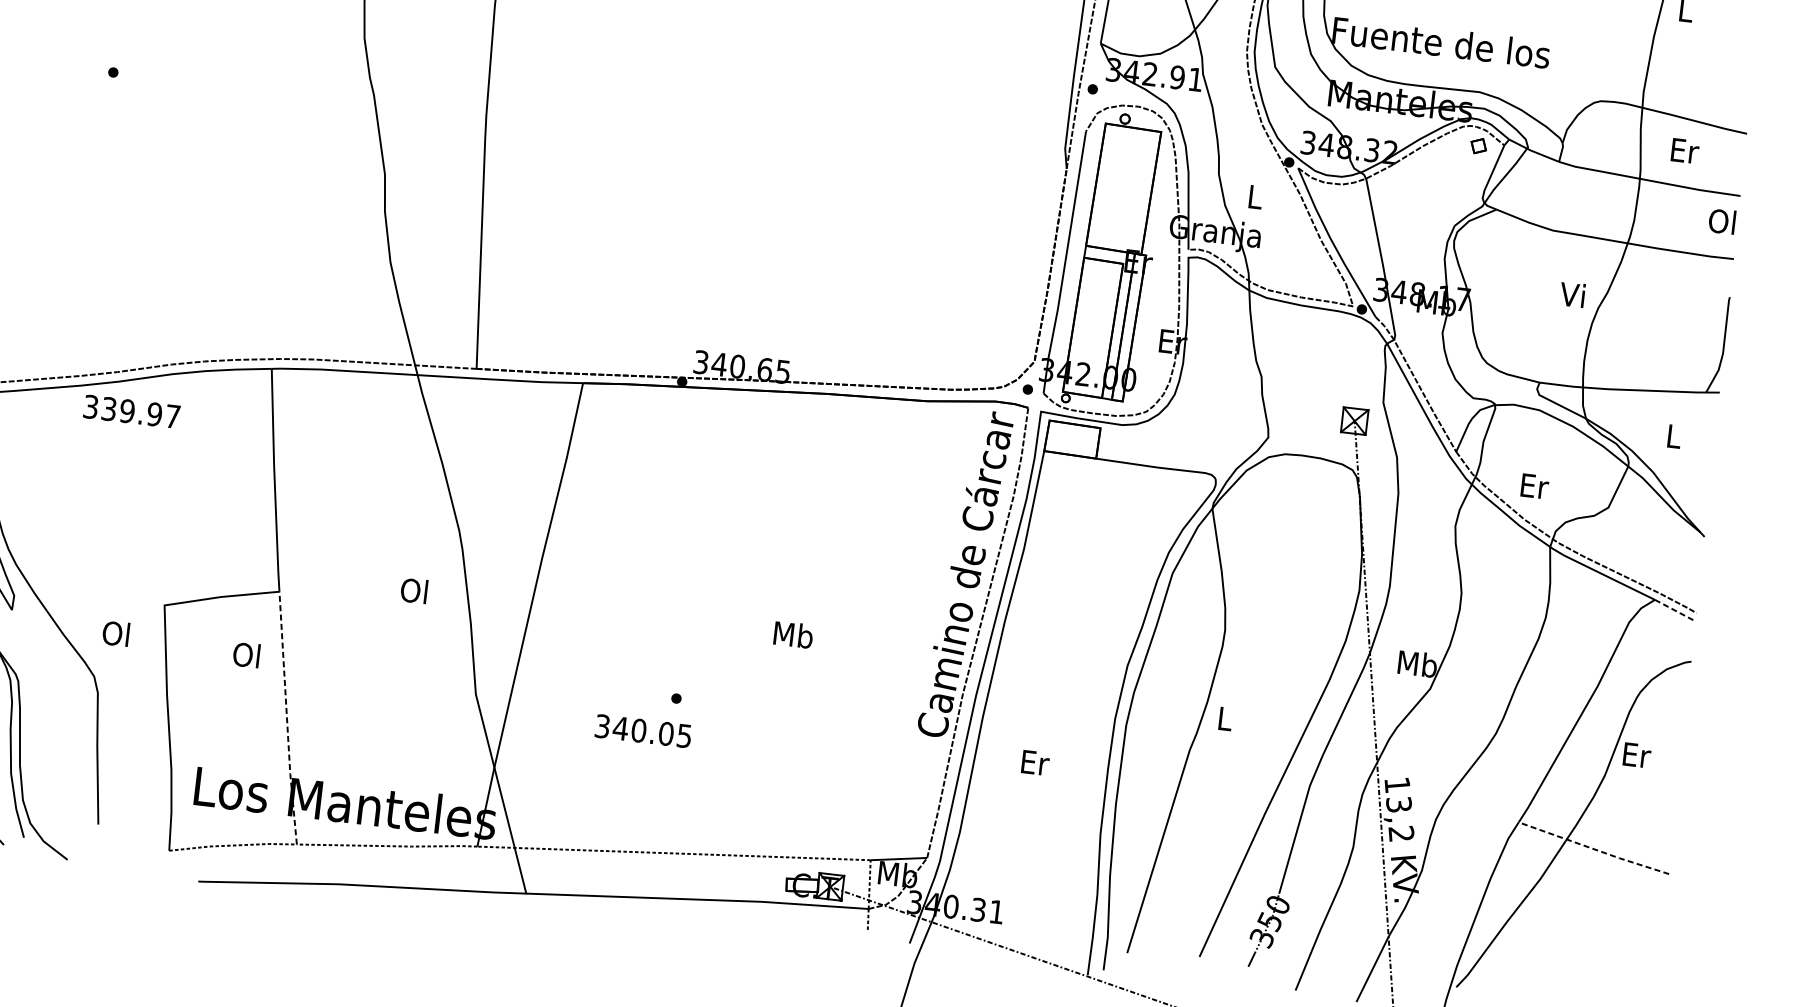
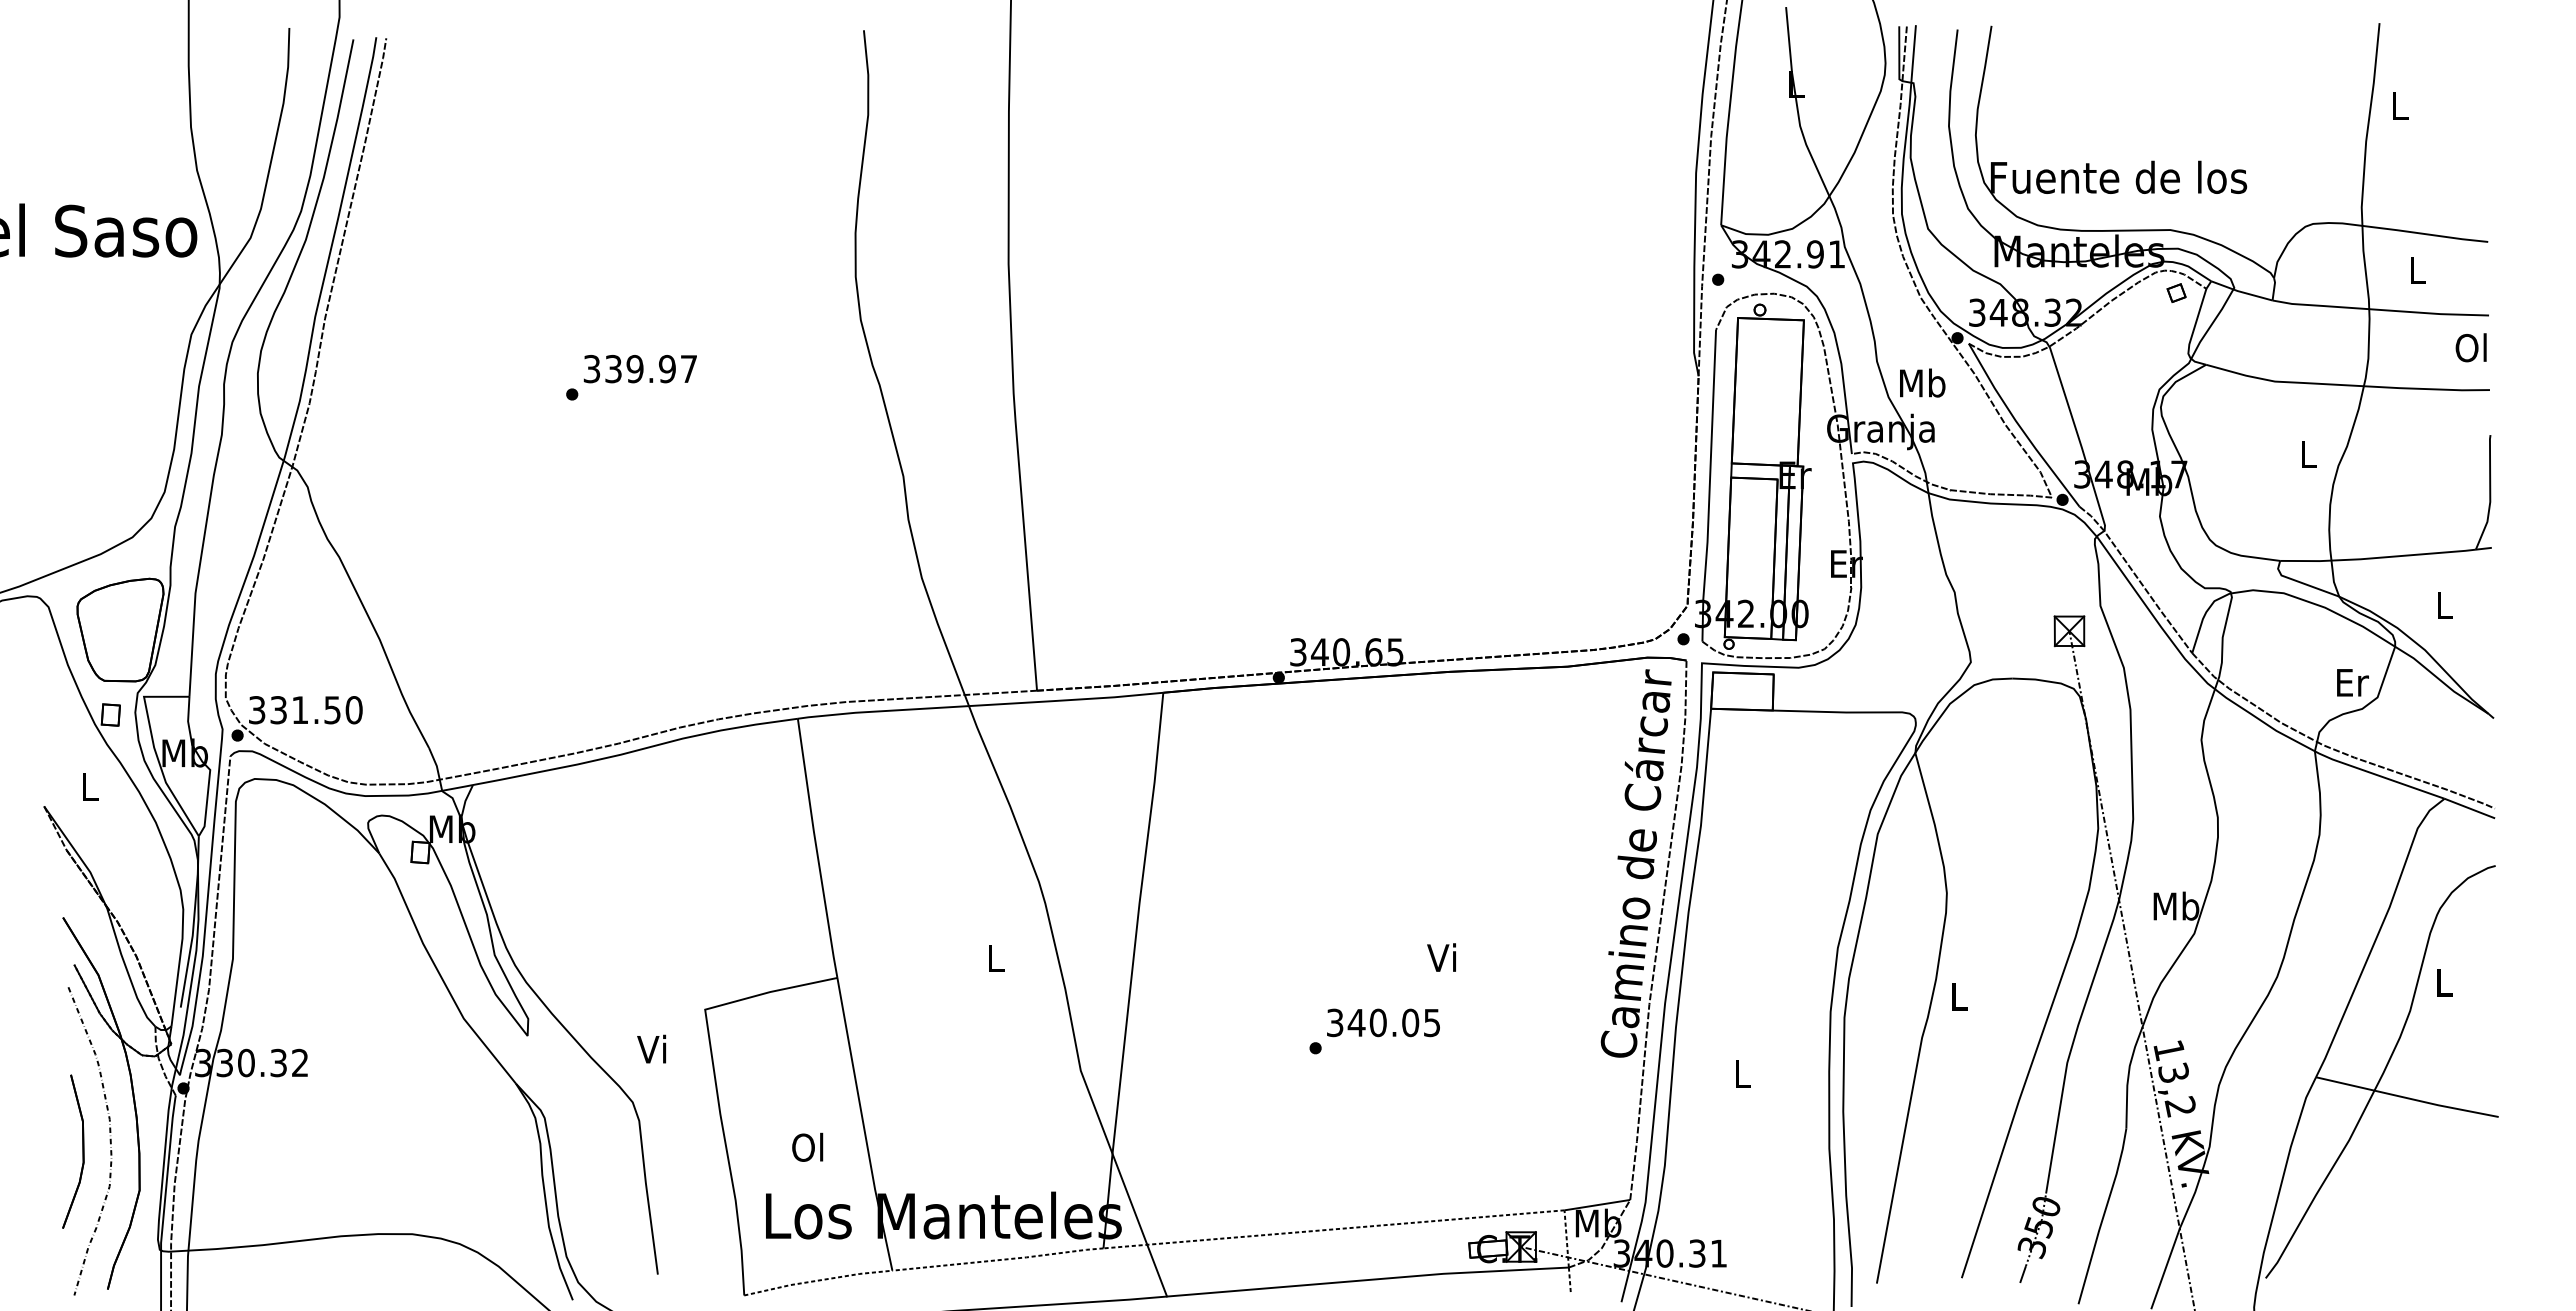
text: (1685, 151) -> (2418, 270), Er -> L
text: (1255, 196) -> (1922, 382), L -> Mb
text: (1571, 294) -> (2305, 453), Vi -> L
text: (131, 412) -> (639, 369), moved
text: (1534, 486) -> (2352, 682), moved
text: (414, 590) -> (994, 957), Ol -> L
line: (1675, 610) -> (2470, 808), dashed -> solid
text: (115, 632) -> (651, 1048), Ol -> Vi
text: (793, 634) -> (1443, 957), Mb -> Vi
text: (246, 654) -> (807, 1146), moved
line: (286, 718) -> (863, 1125), dashed -> solid
text: (643, 730) -> (1383, 1022), moved
text: (1637, 755) -> (2445, 982), Er -> L
text: (1035, 762) -> (1743, 1073), Er -> L
line: (1593, 849) -> (2407, 1098), dashed -> solid

